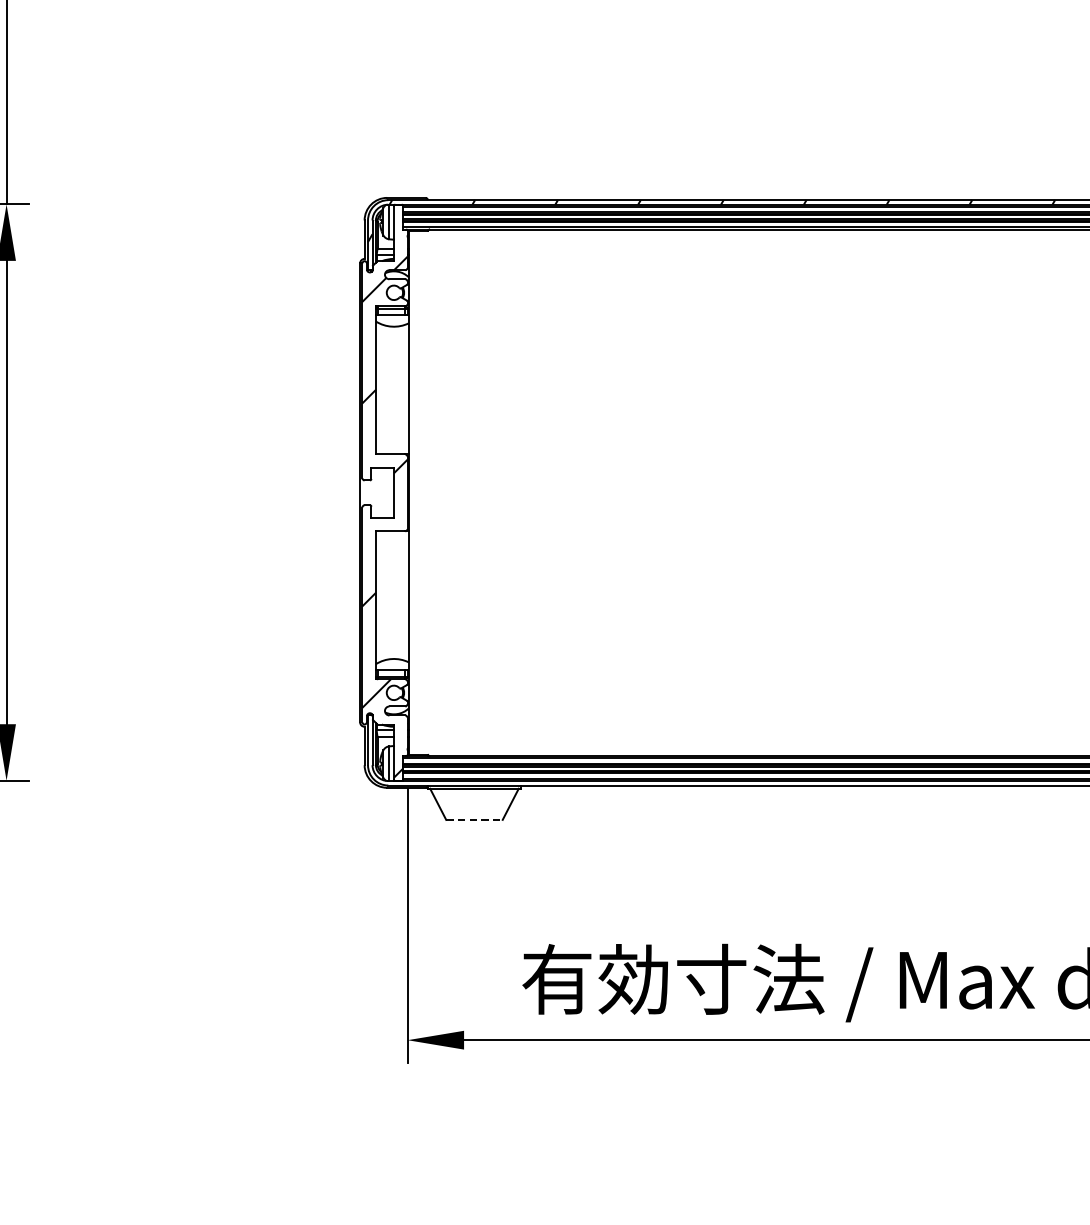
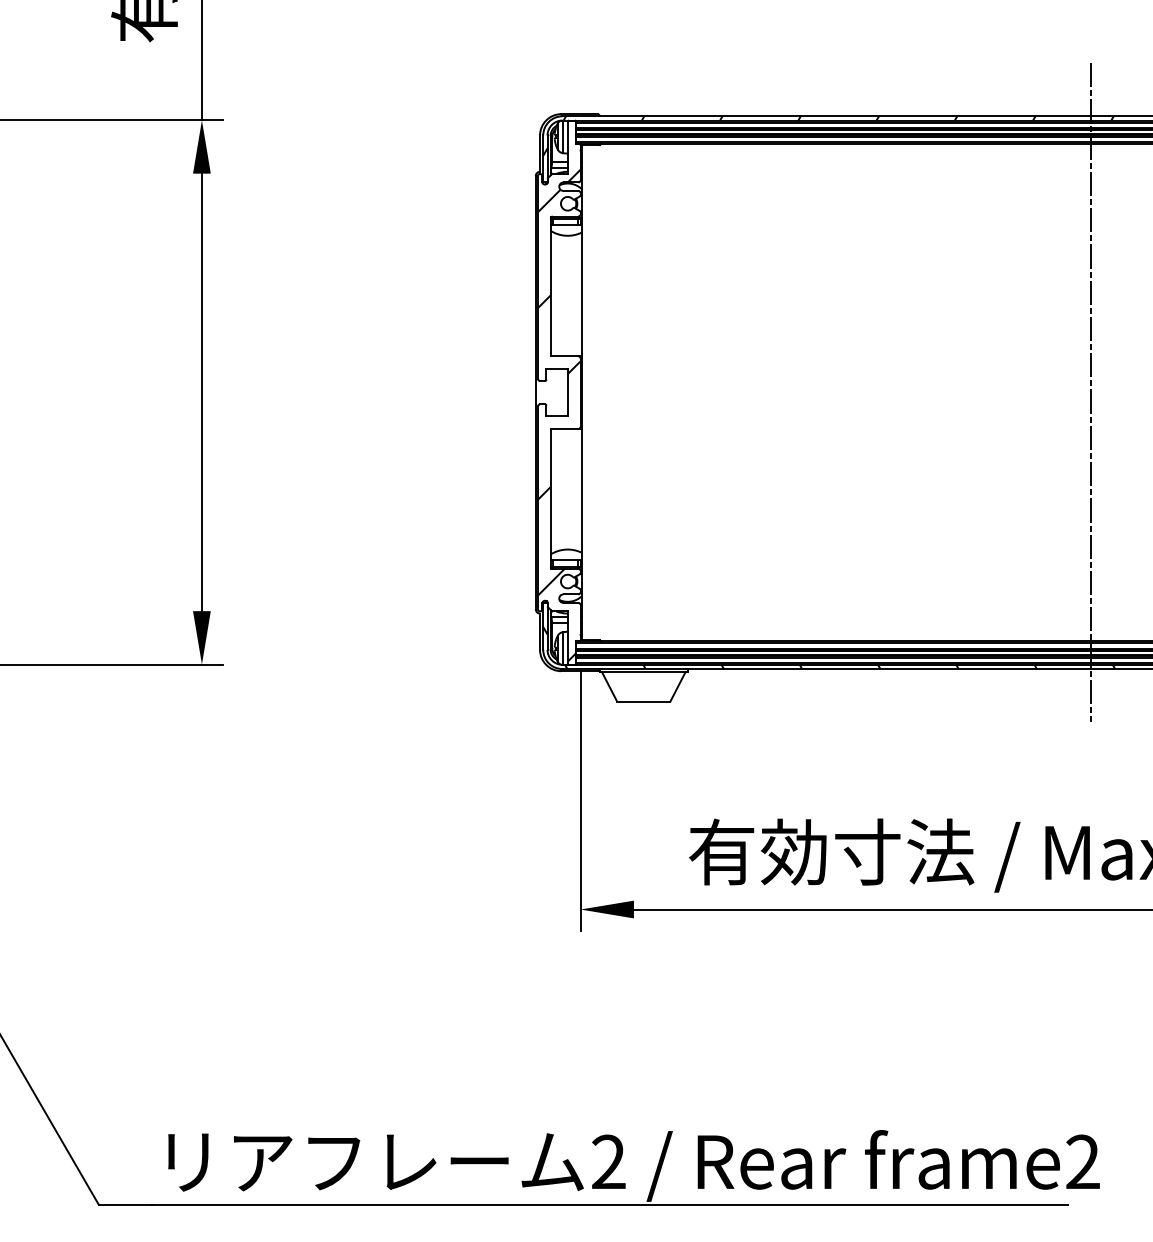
line: (947, 492) -> (1090, 392), added
hatch: (671, 763) -> (829, 648), added
line: (474, 819) -> (643, 701), dashed -> solid

